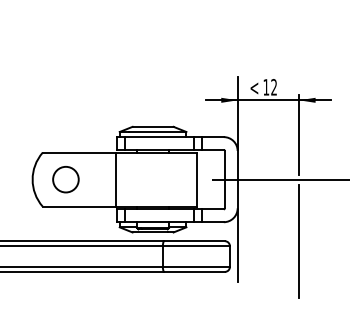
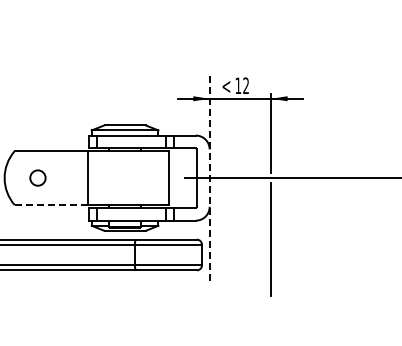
circle: (65, 179) -> (37, 177), size x0.6
line: (237, 180) -> (209, 178), solid -> dashed
line: (79, 207) -> (51, 205), solid -> dashed

